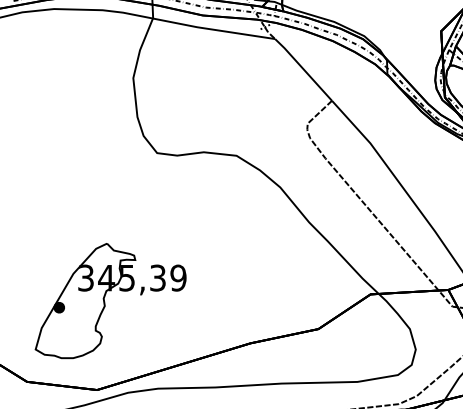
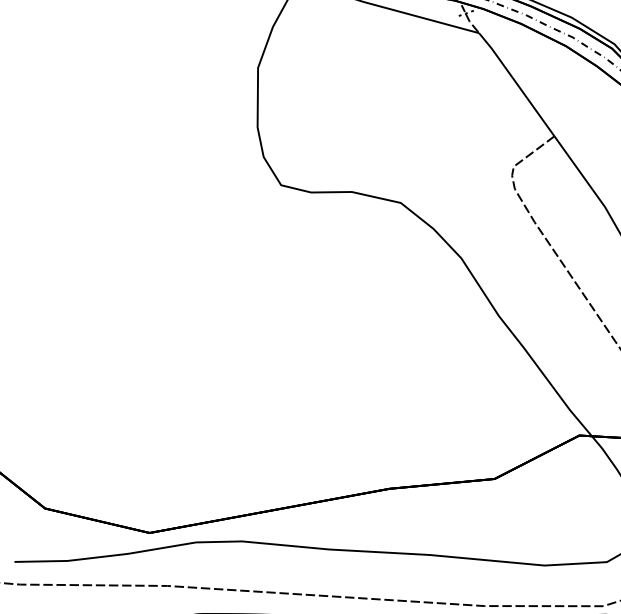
part: (110, 301) -> (185, 401), removed

